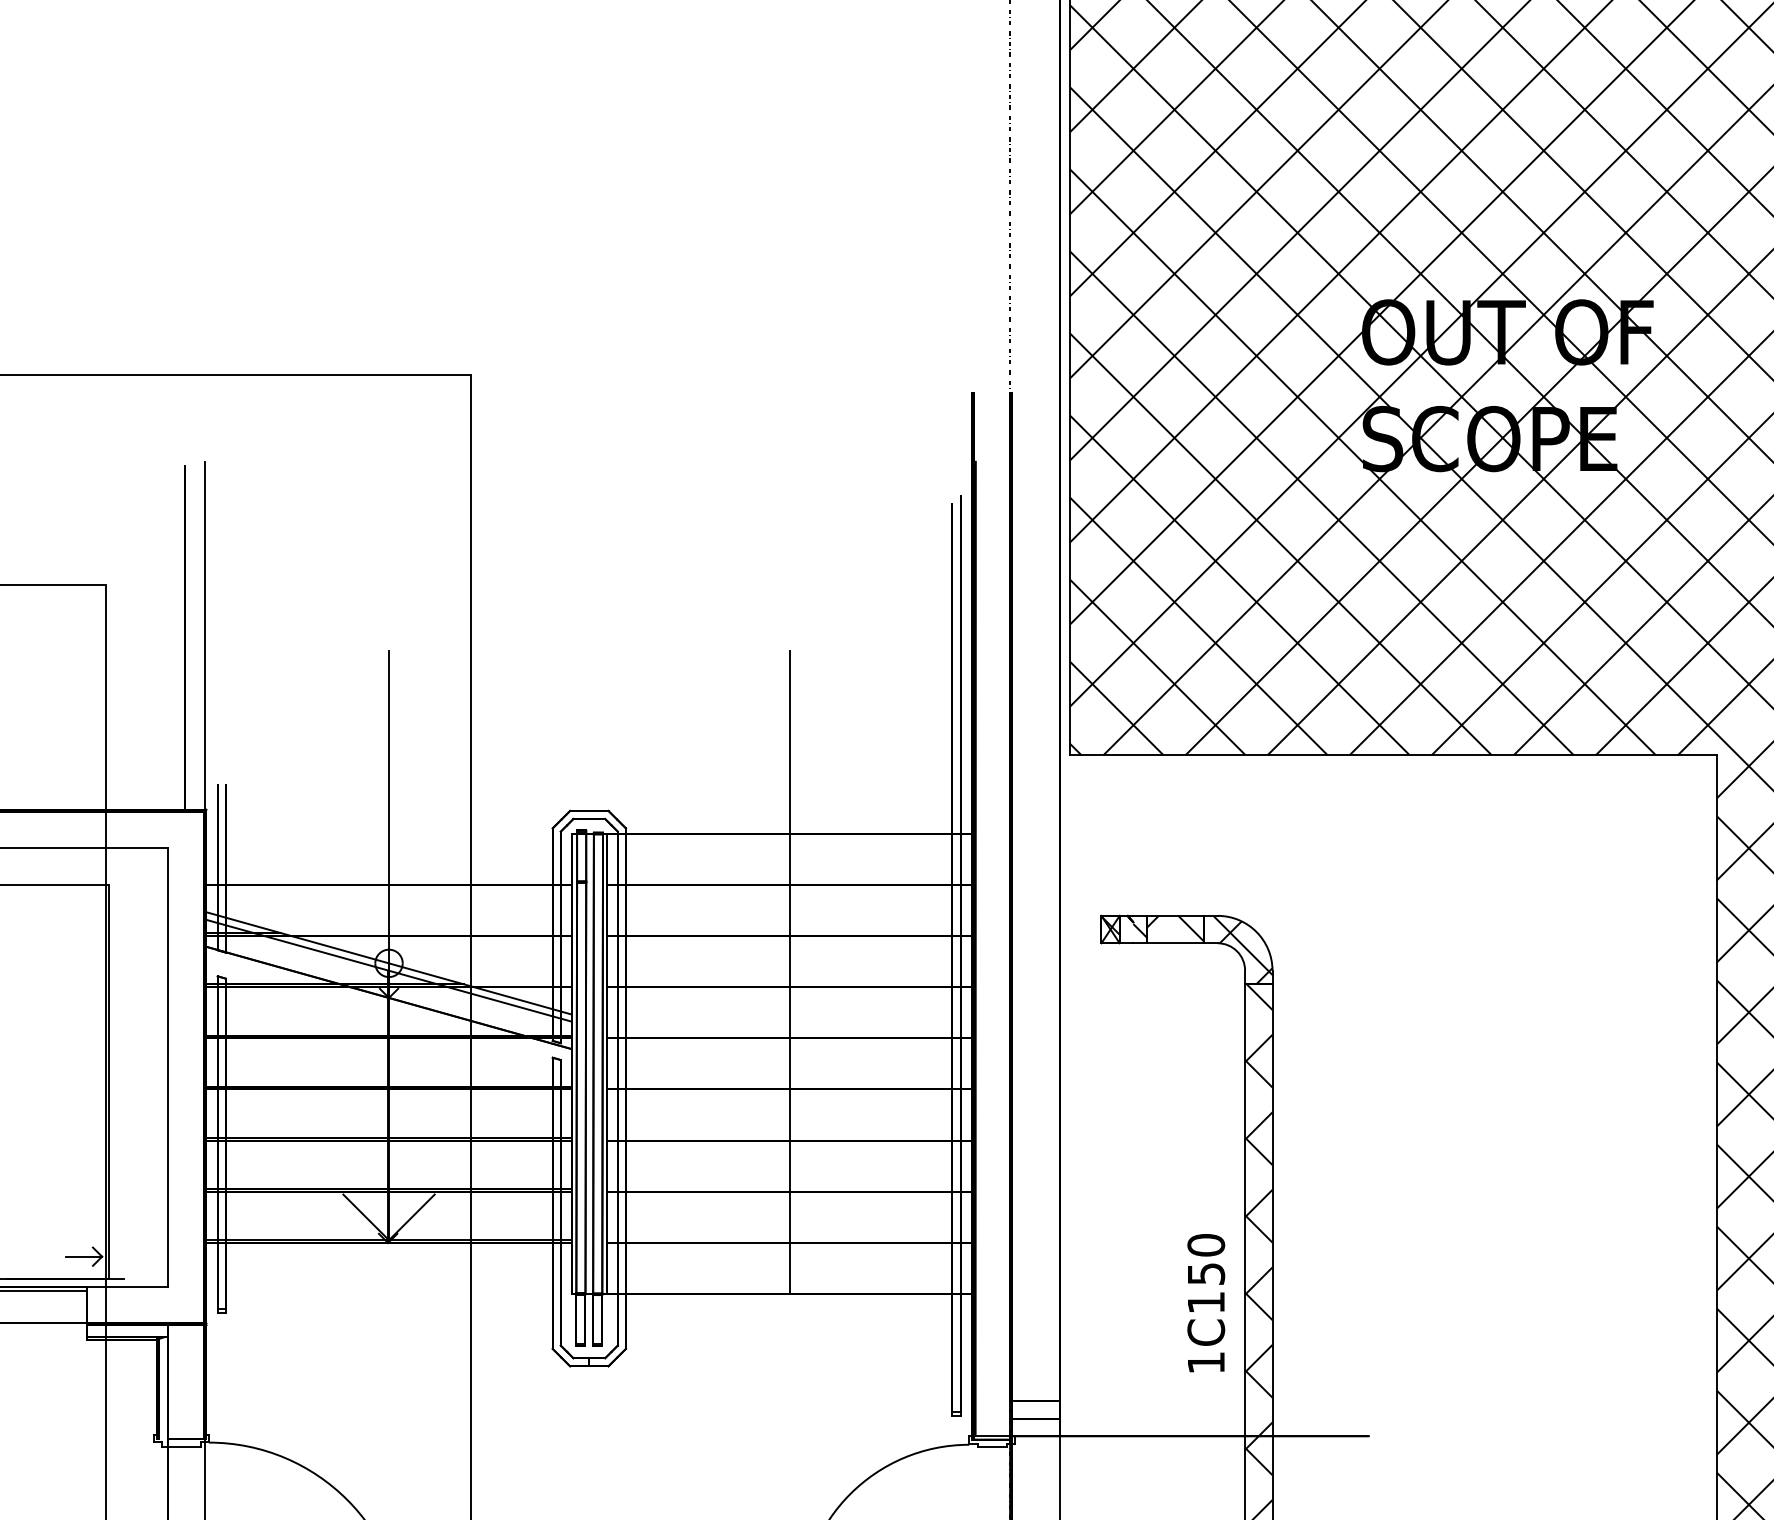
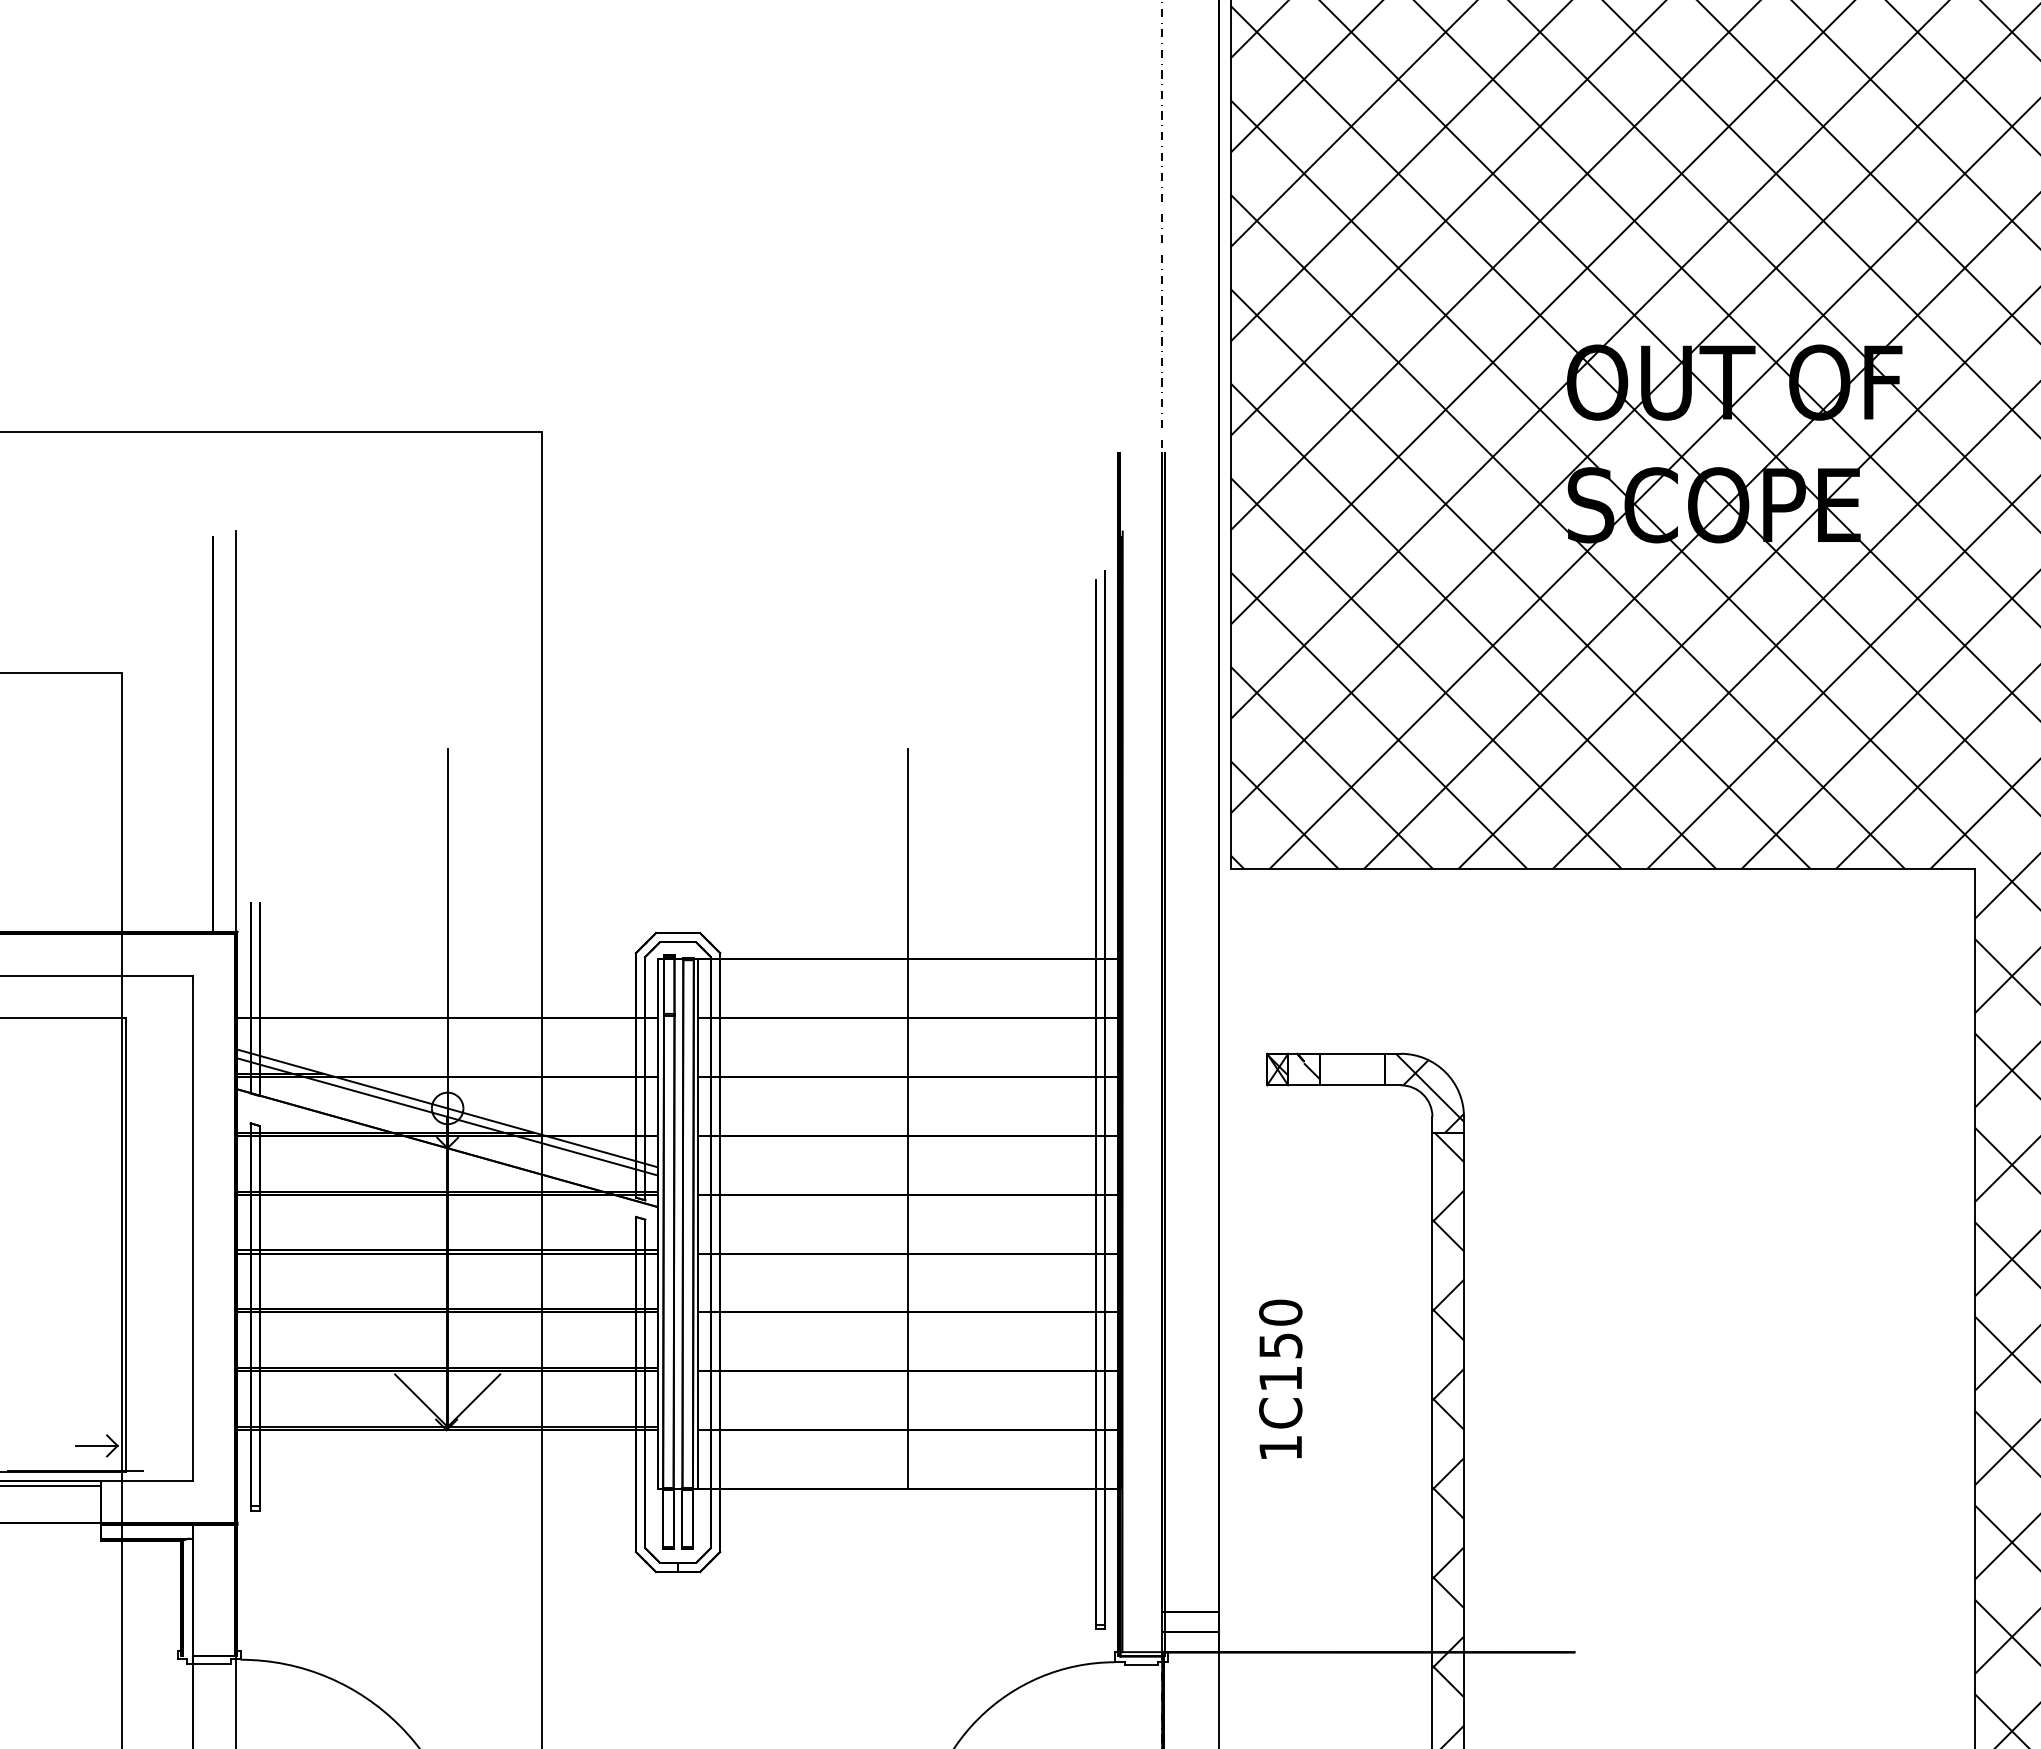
hatch: (1175, 928) -> (1352, 1068), removed
text: (1206, 1302) -> (1280, 1378), moved

